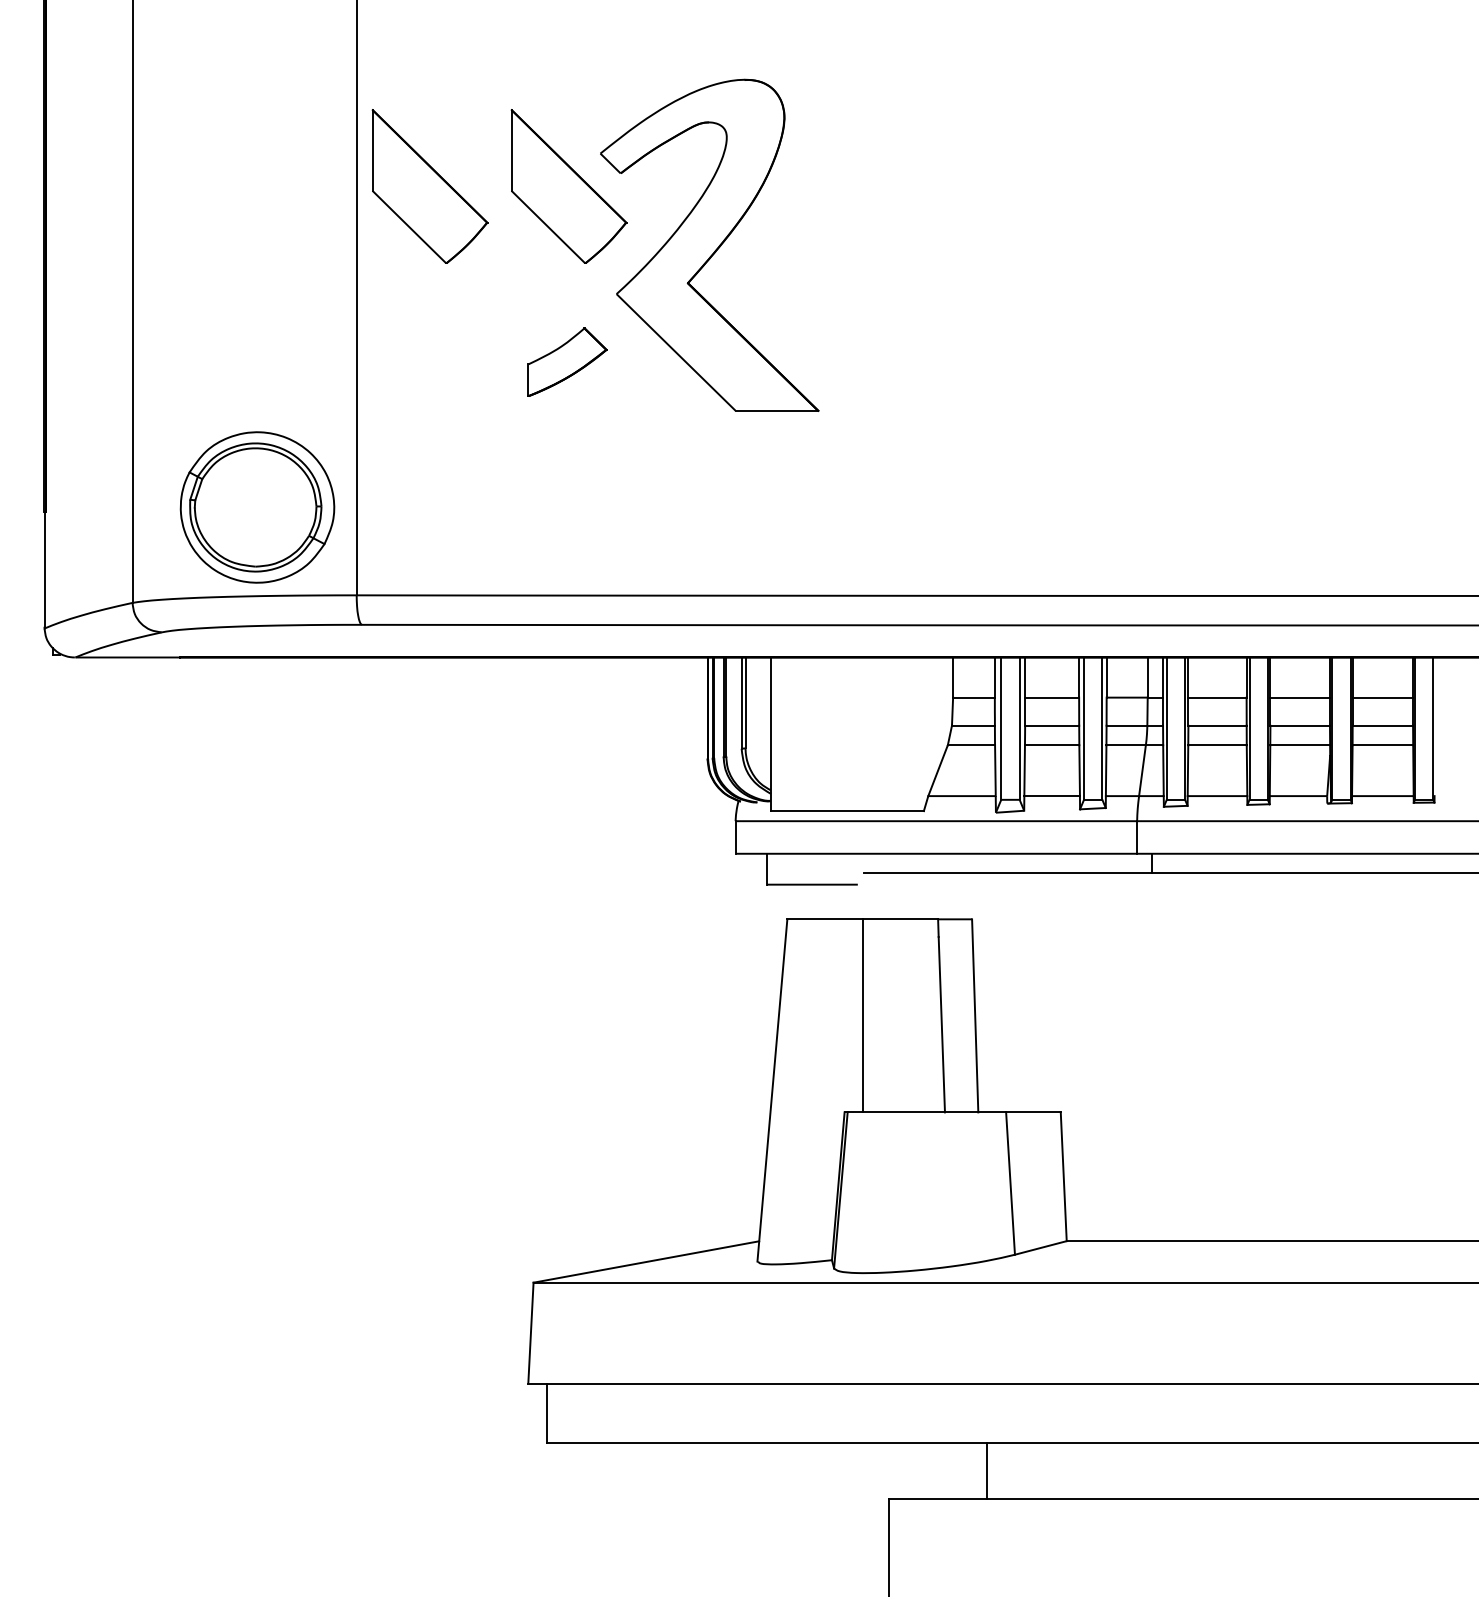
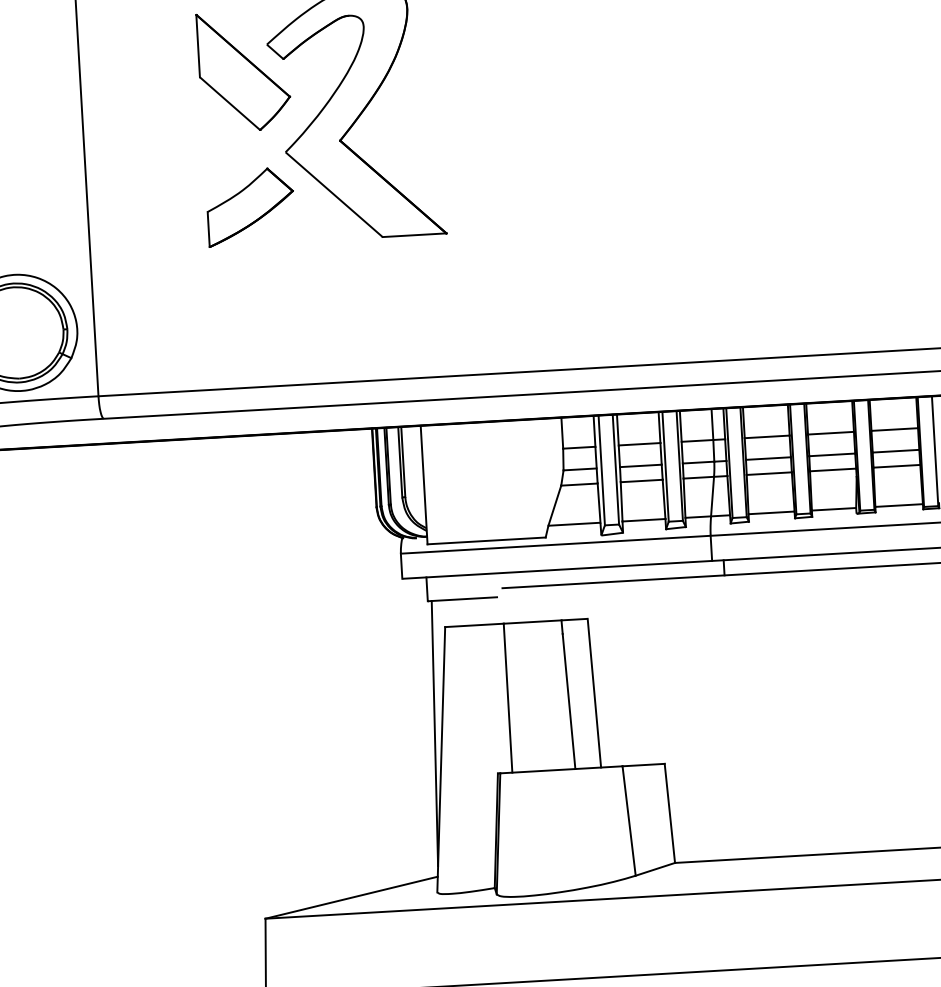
part: (429, 186) -> (136, 77), removed
part: (567, 361) -> (250, 206), size x1.43
line: (765, 1055) -> (434, 733), added

